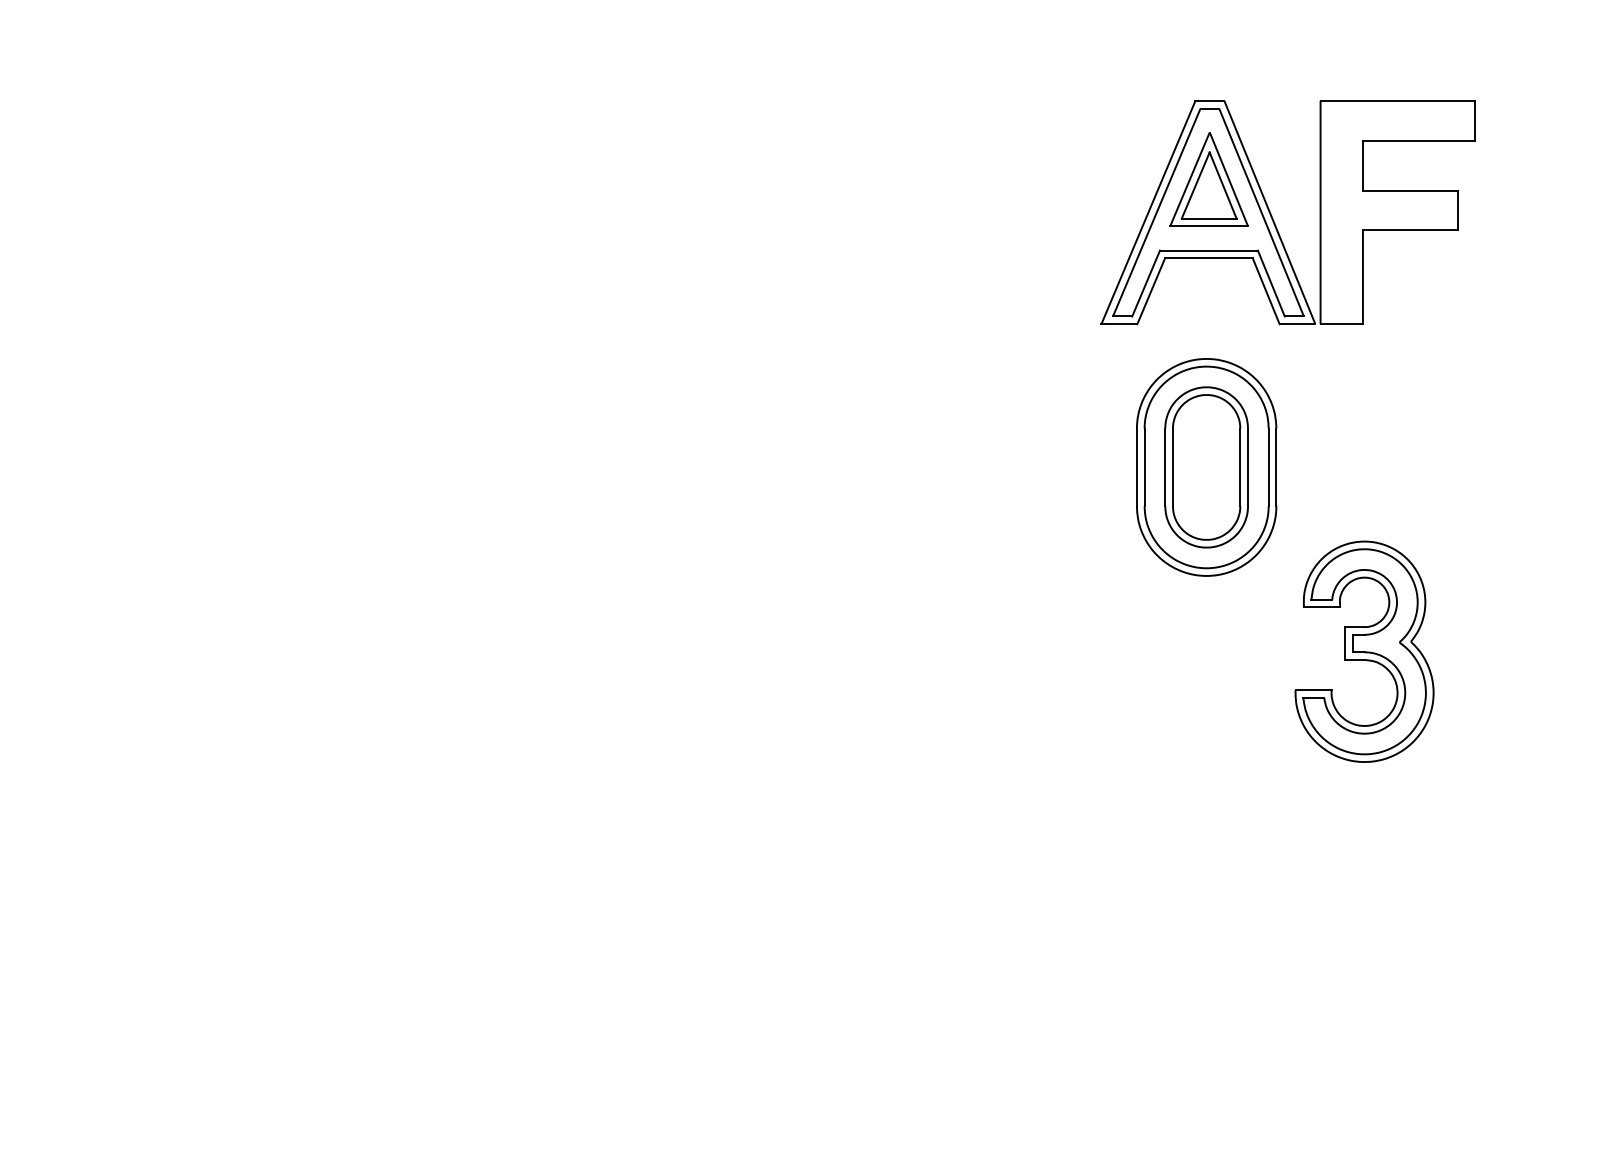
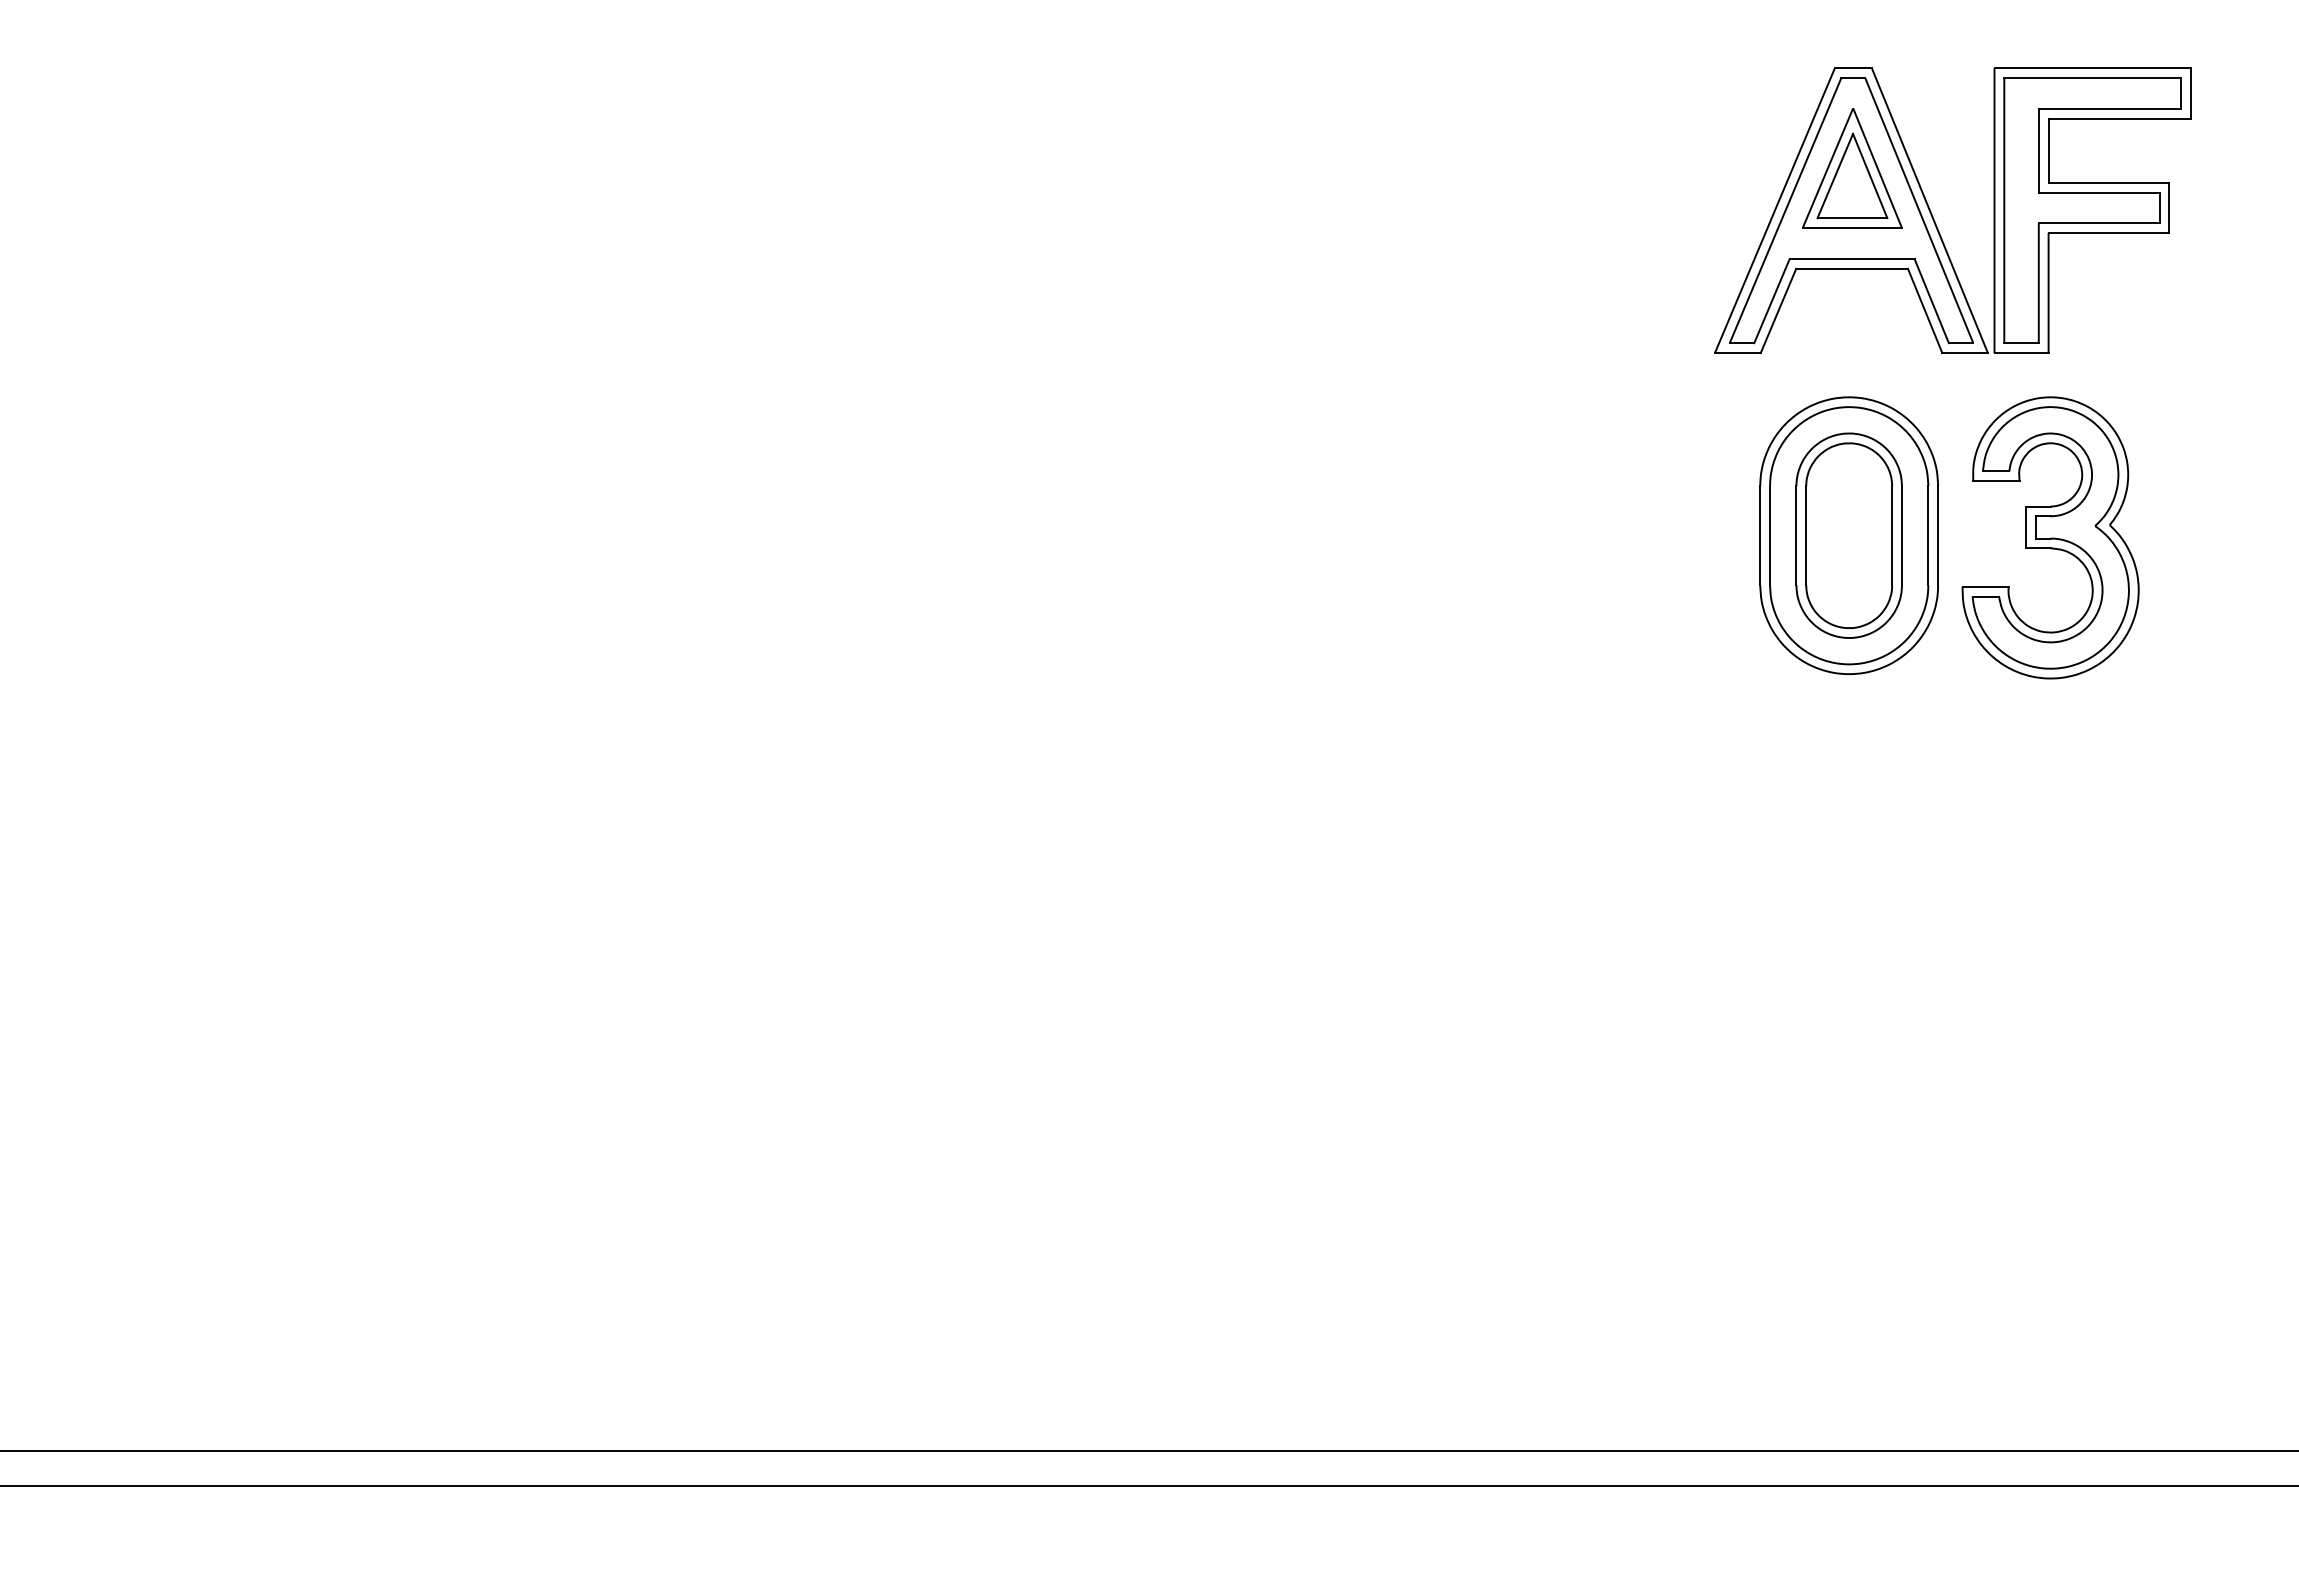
part: (1397, 212) -> (2092, 210), added
part: (1364, 651) -> (2050, 537), moved

